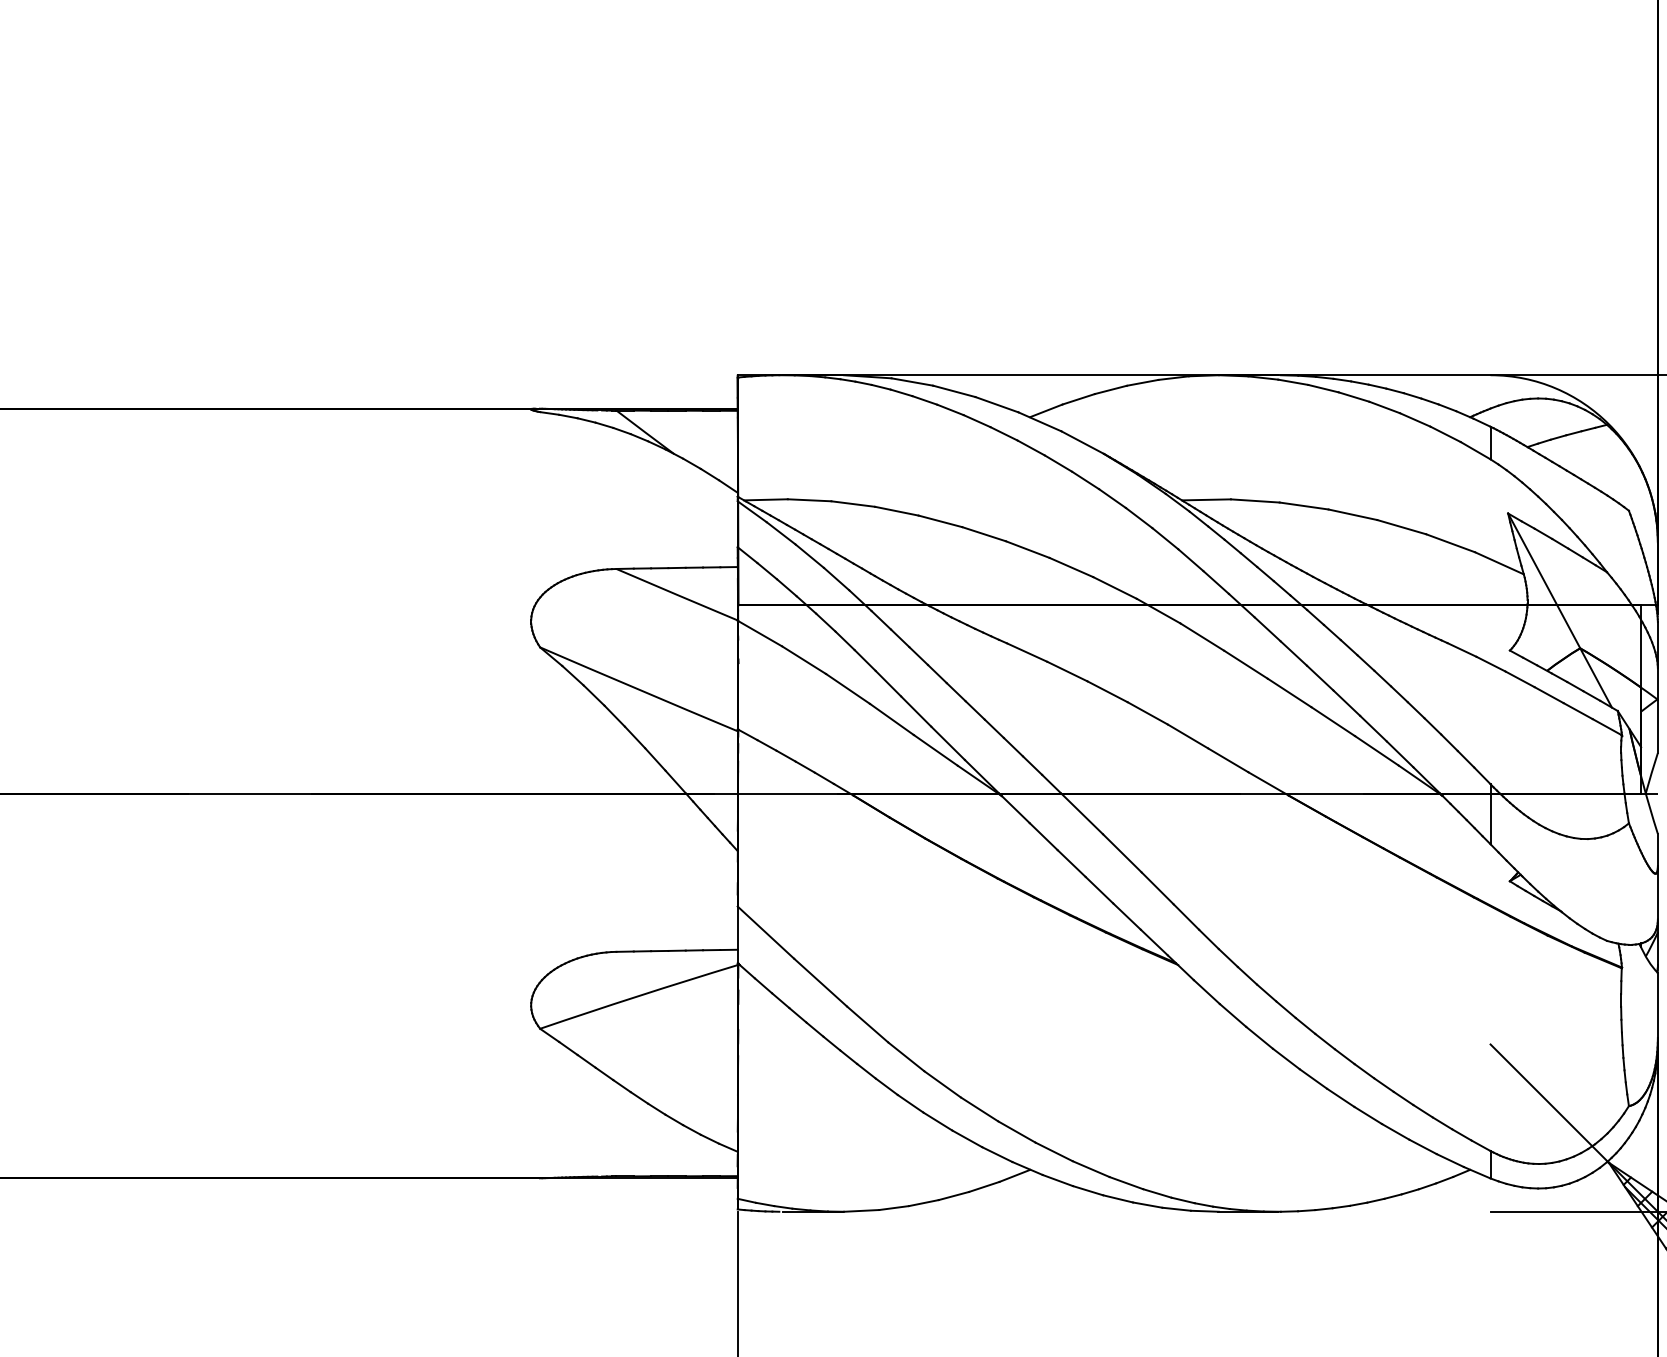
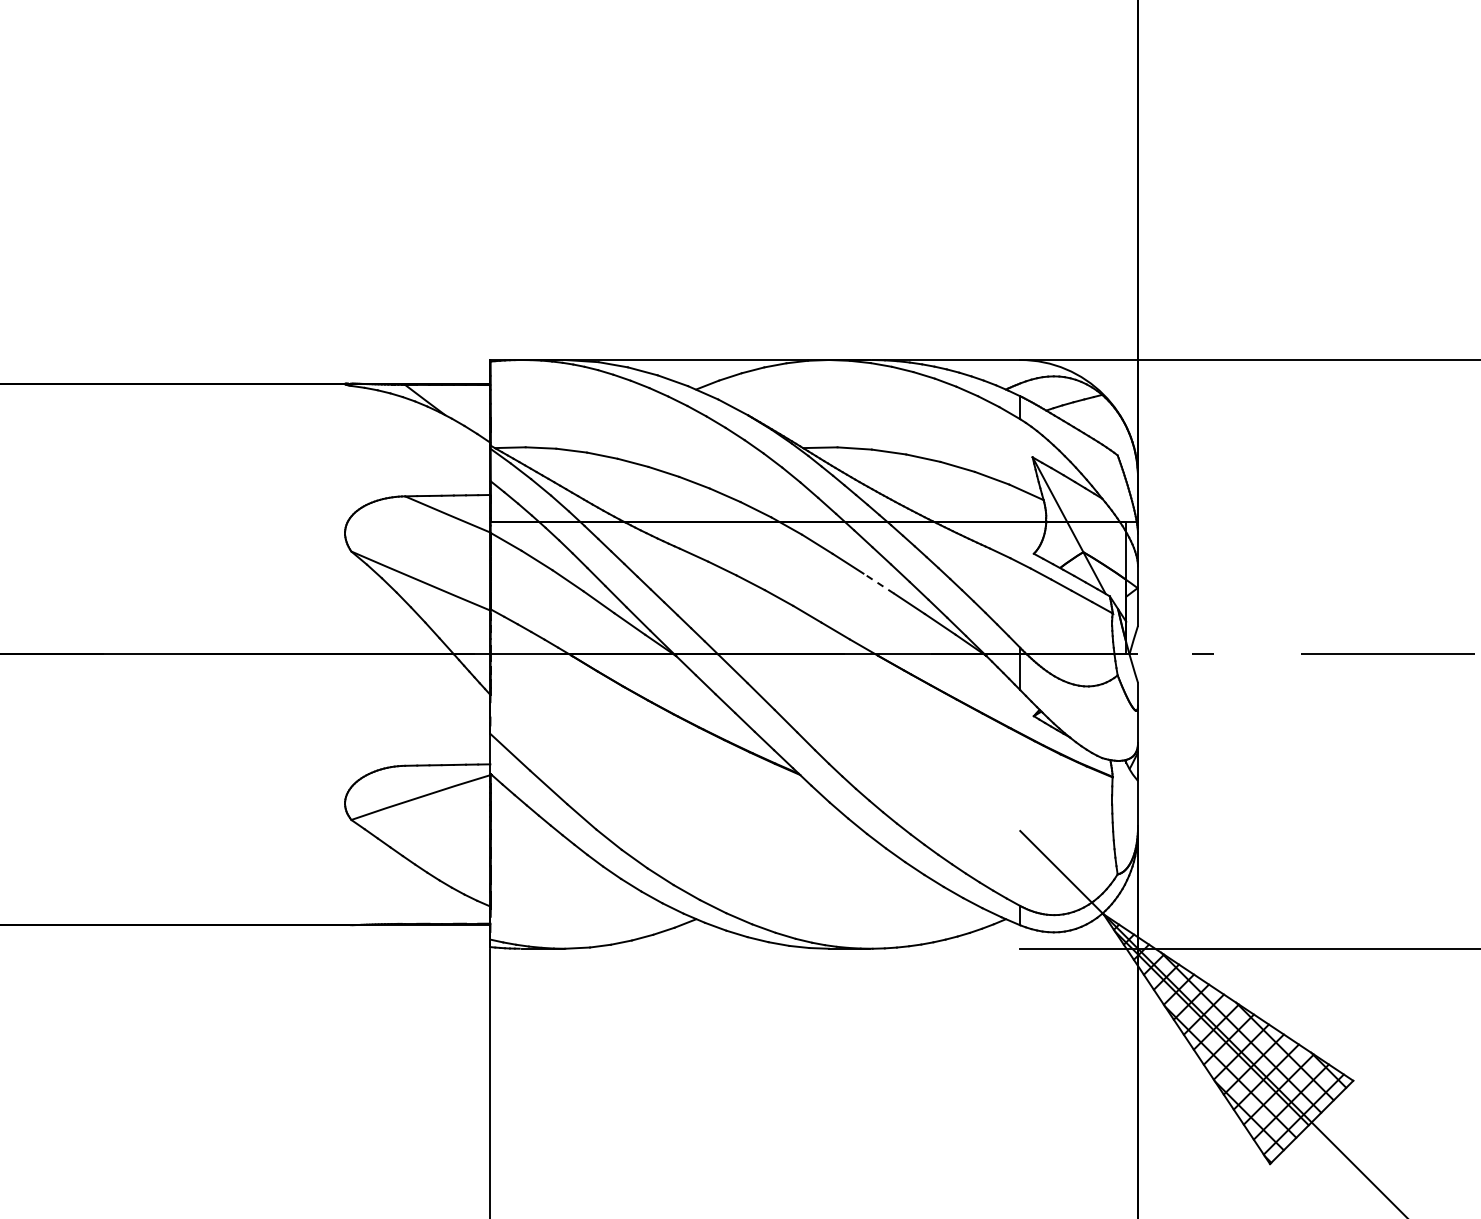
line: (1289, 692) -> (878, 583), solid -> dashed

